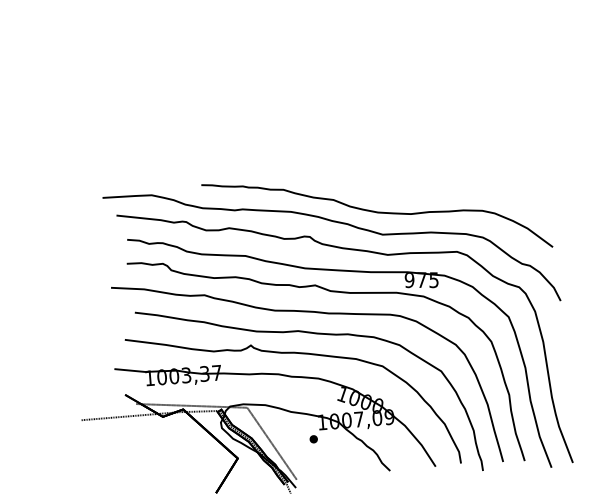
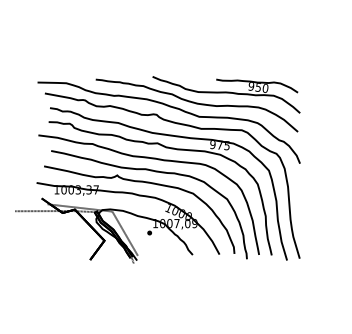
part: (426, 192) -> (226, 94), added

